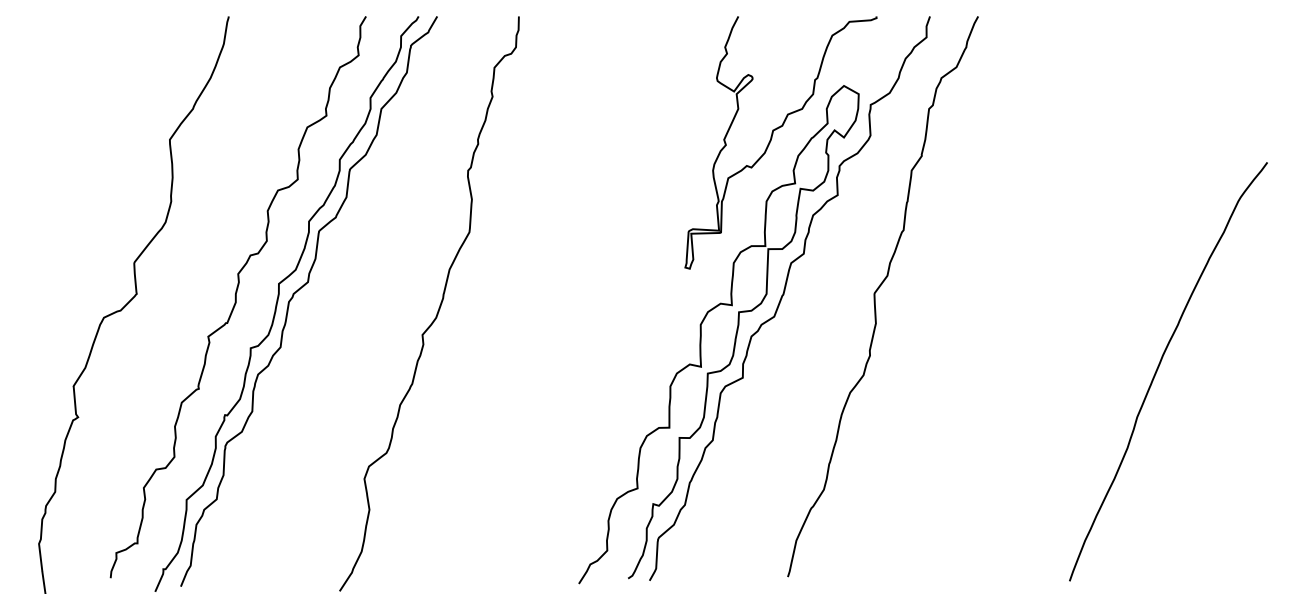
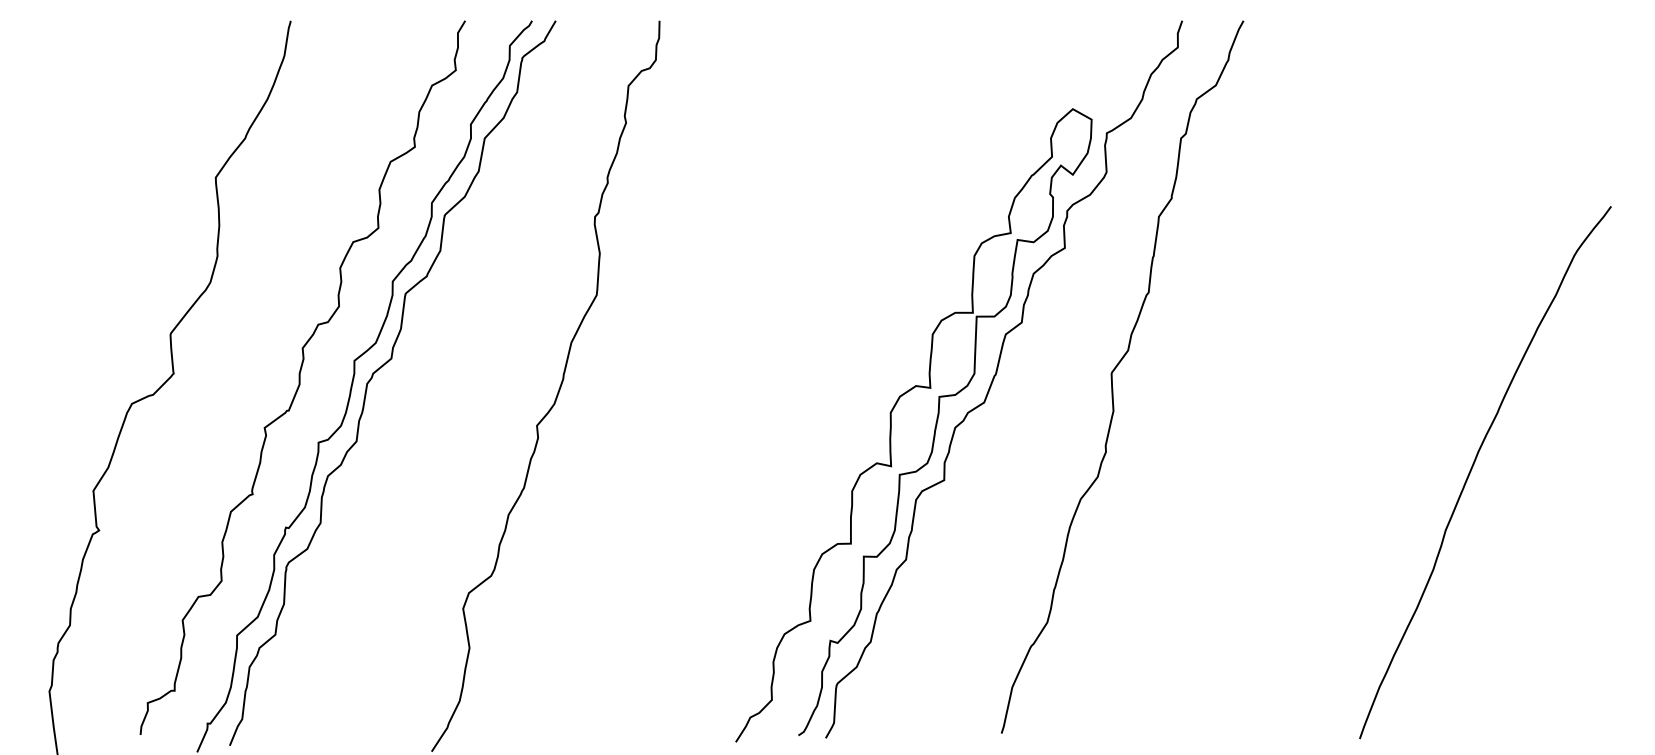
curve: (772, 138) -> (981, 175), removed

